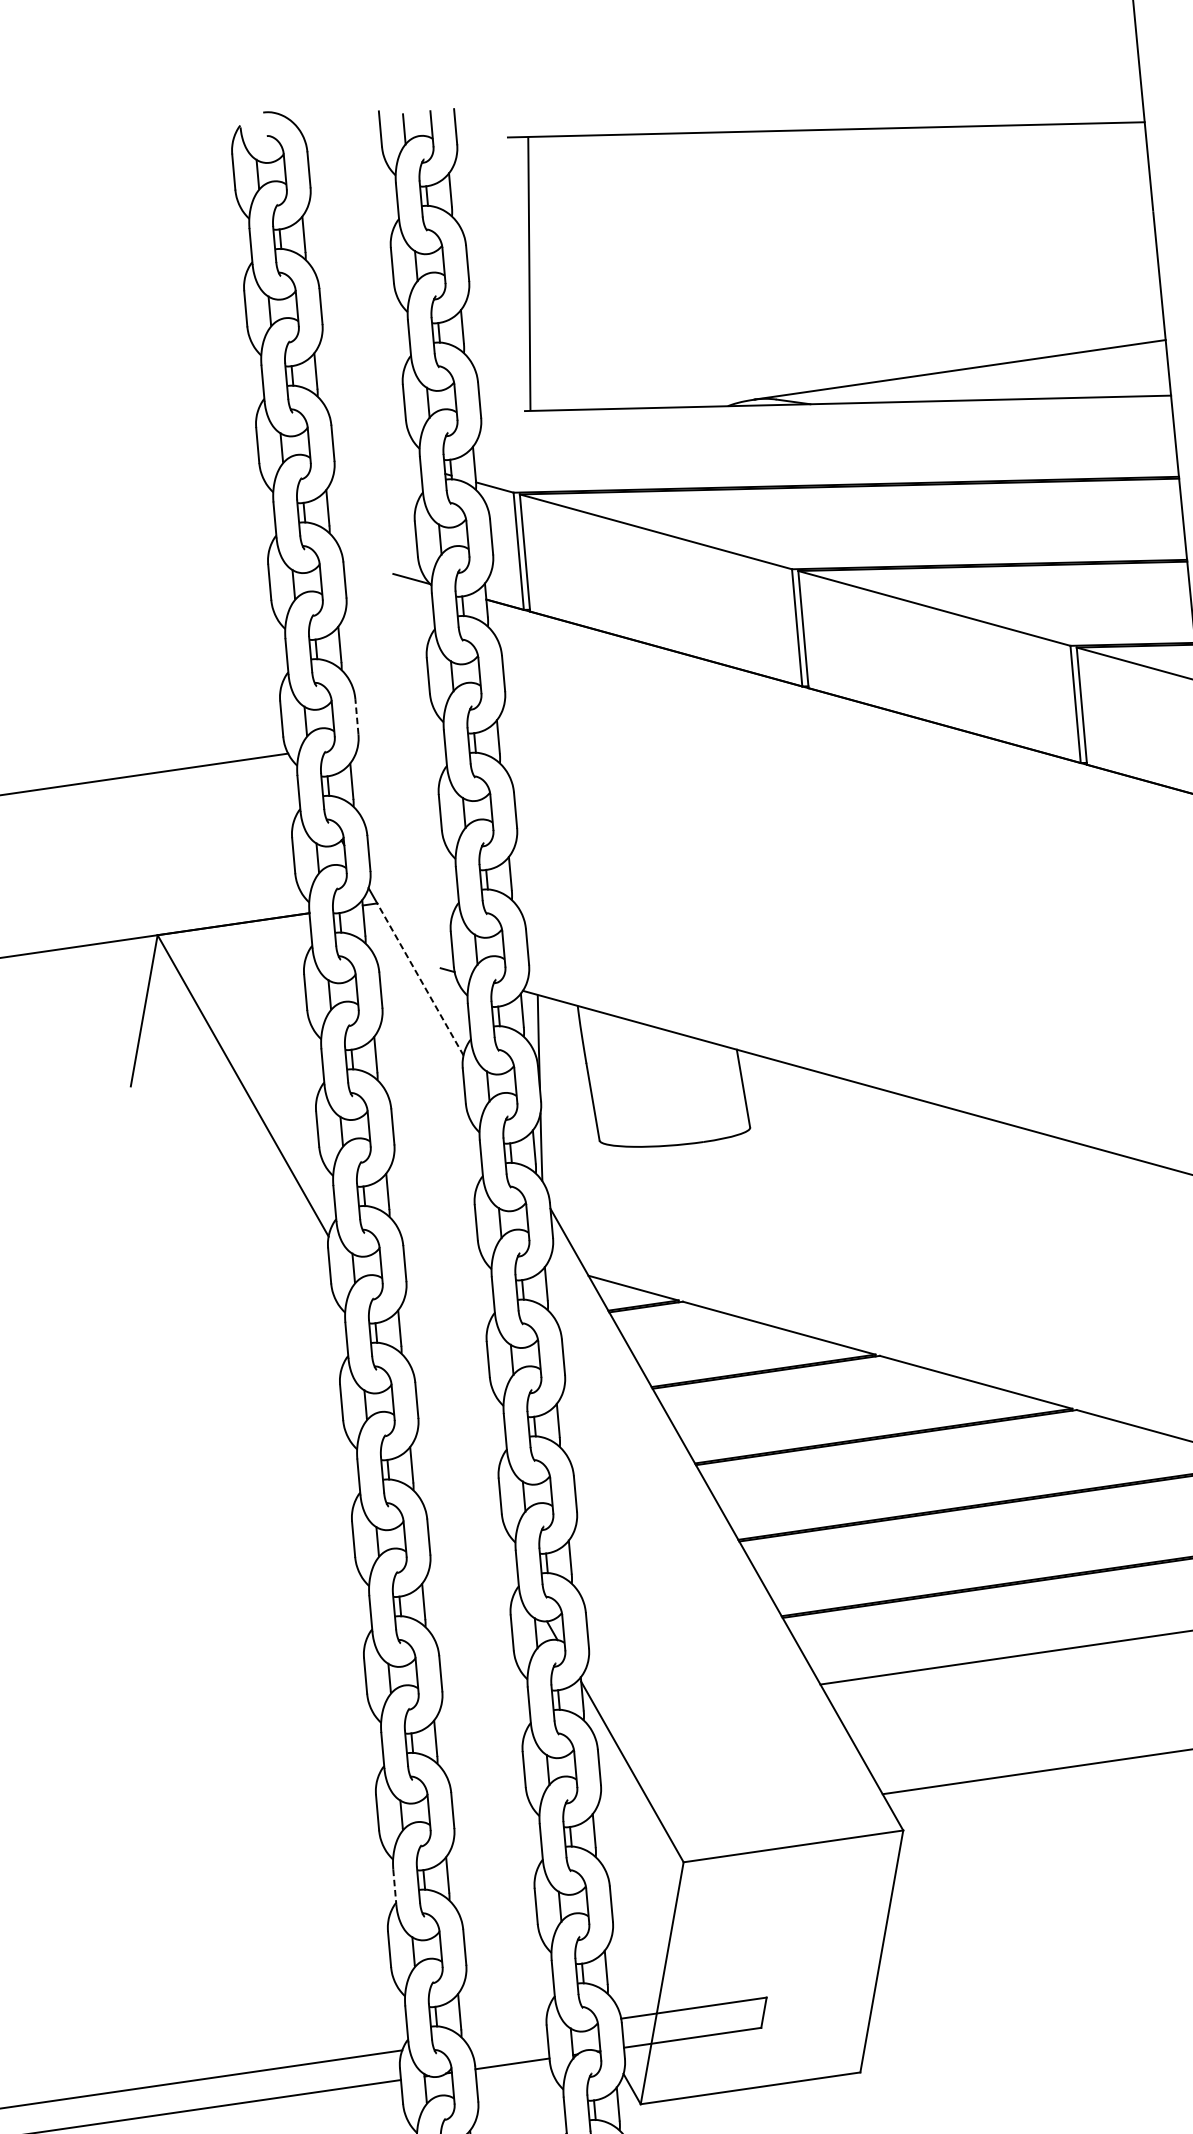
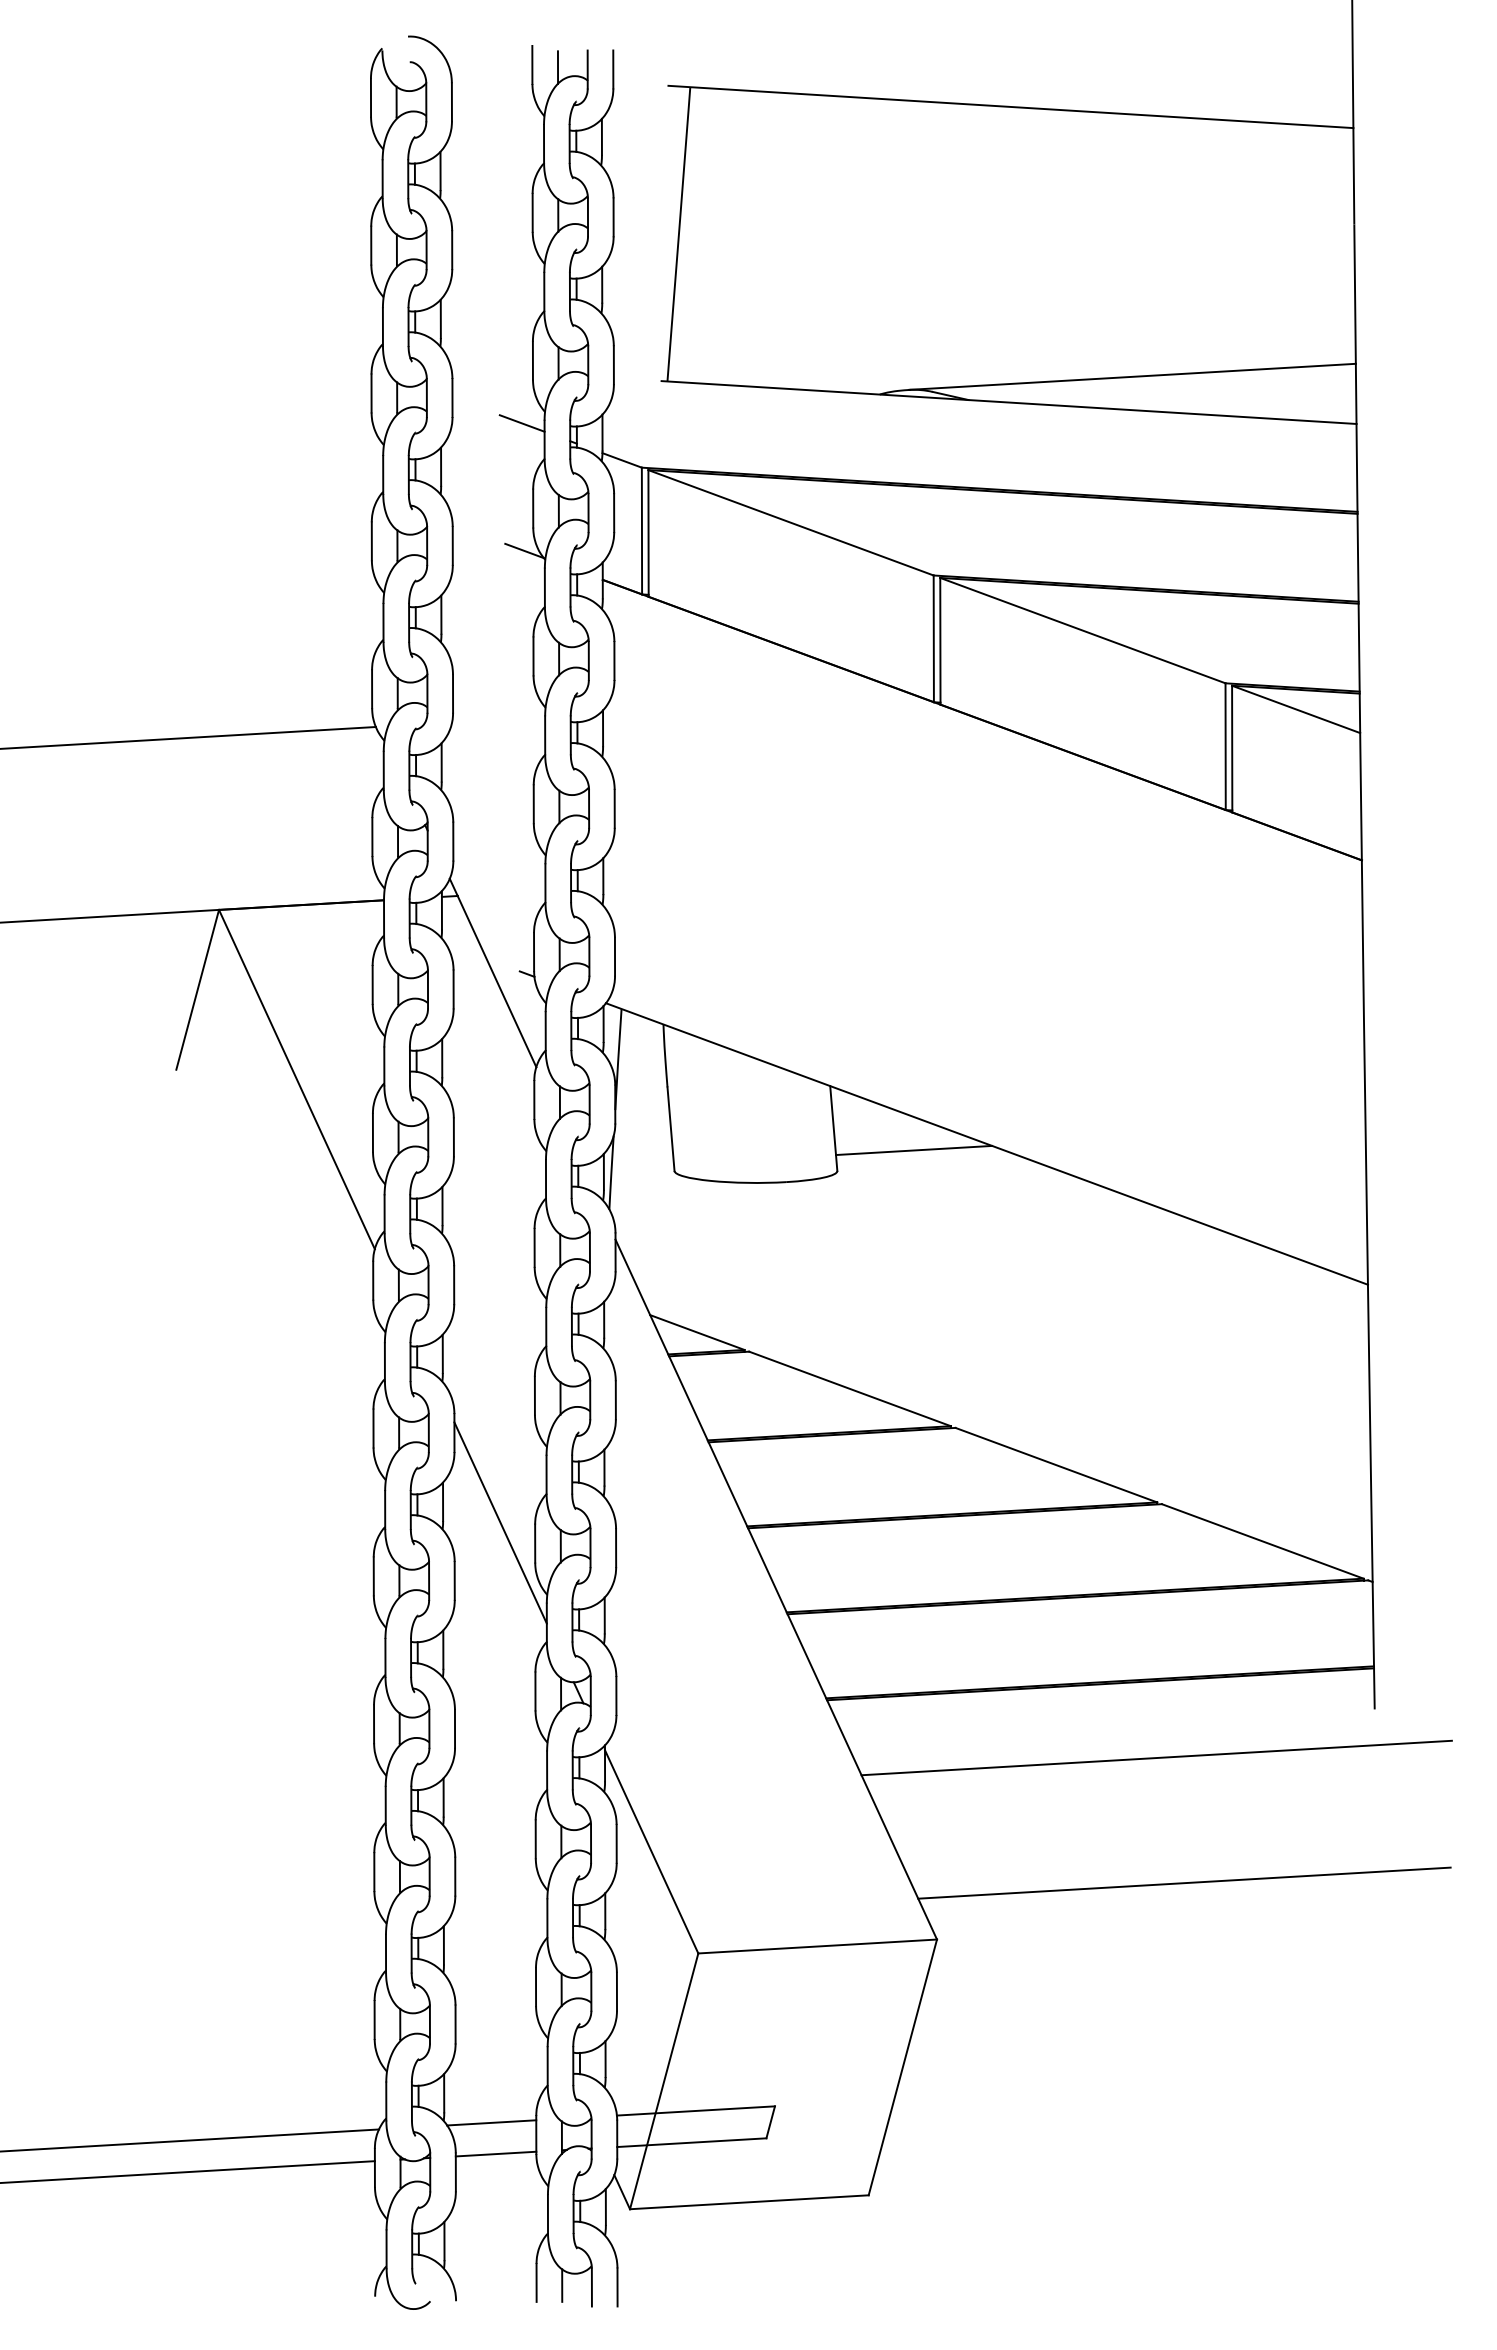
line: (398, 461) -> (521, 423), added
line: (357, 716) -> (453, 693), dashed -> solid
line: (419, 979) -> (496, 981), dashed -> solid
line: (819, 1102) -> (914, 1150), added
line: (466, 1479) -> (500, 1522), added
line: (395, 1887) -> (386, 1954), dashed -> solid
line: (505, 2035) -> (491, 2122), added

